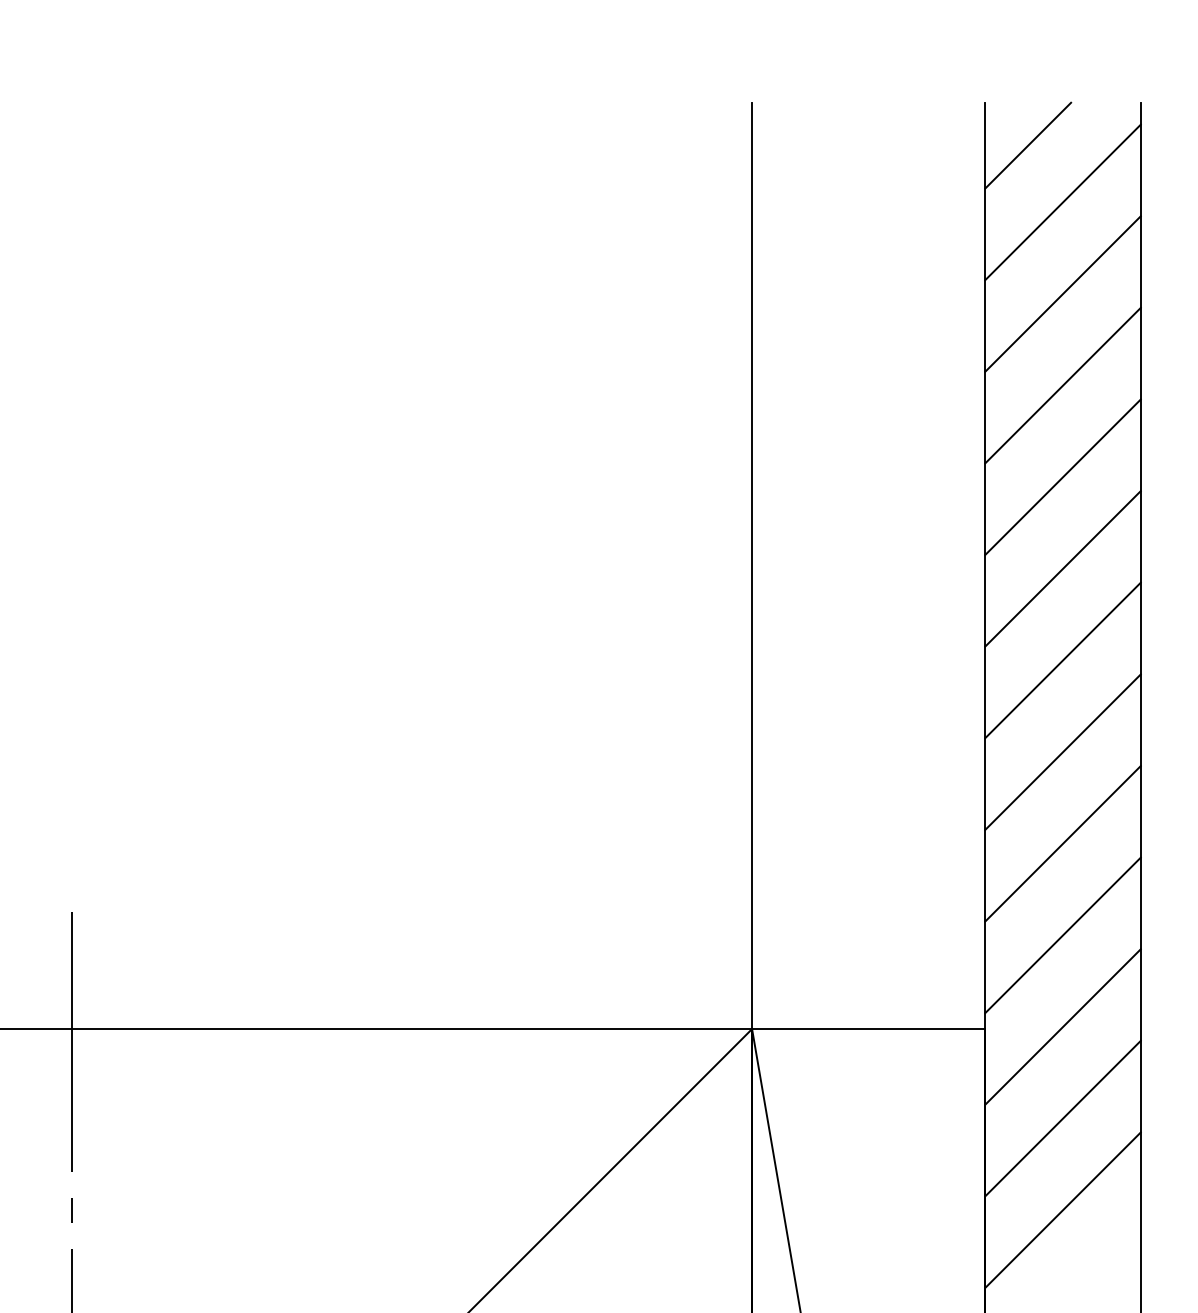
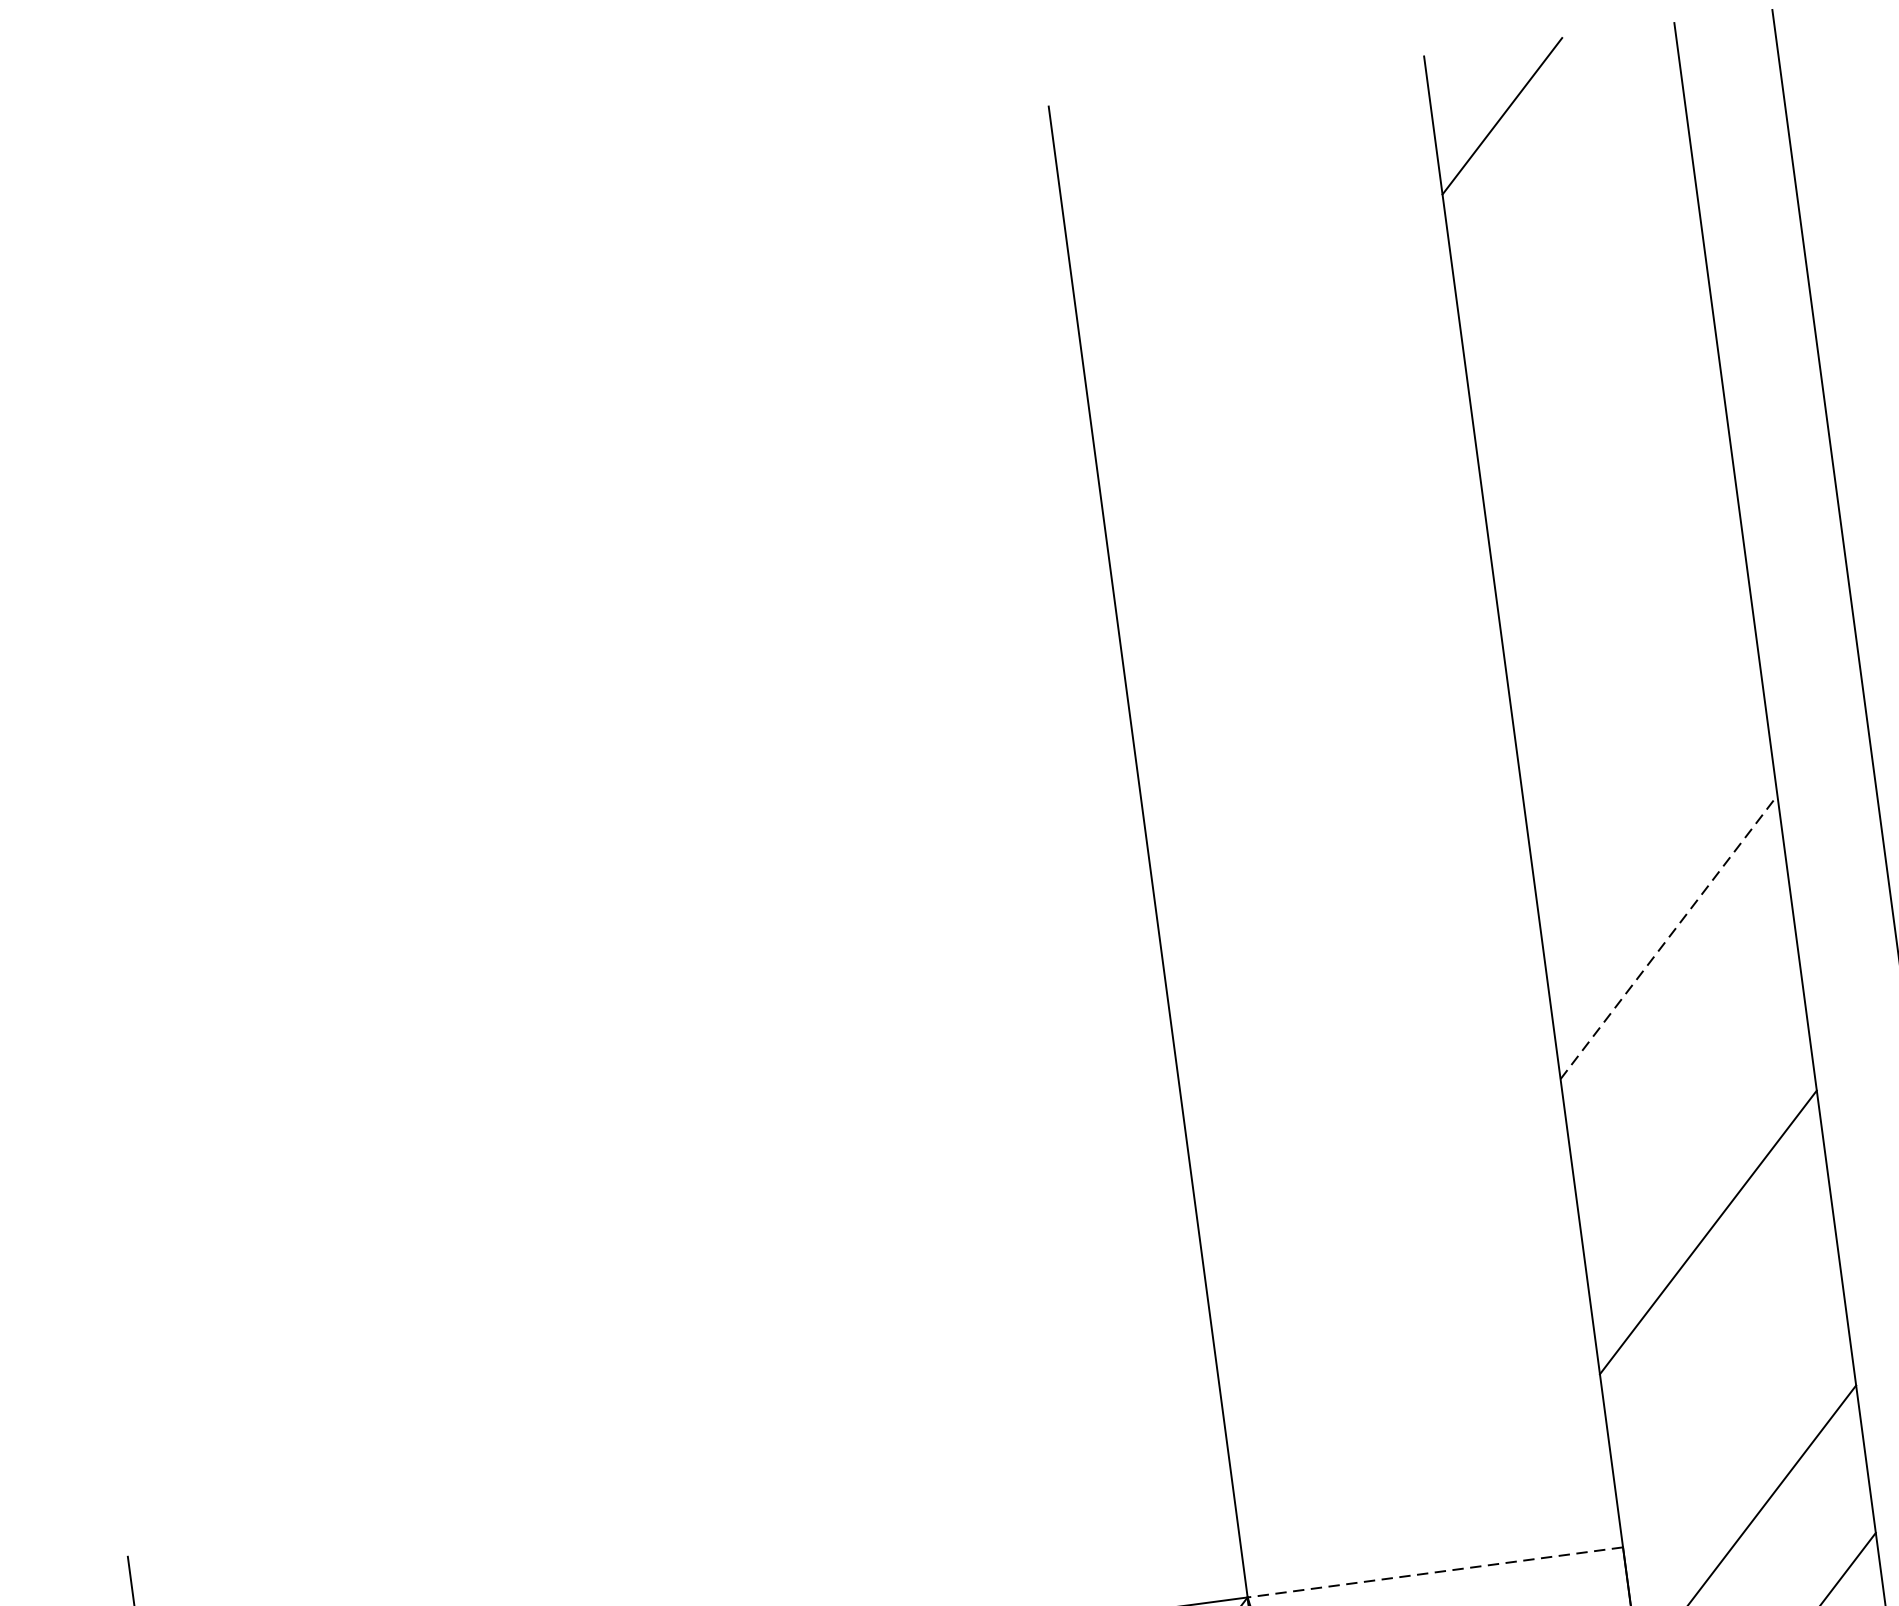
line: (1062, 202) -> (1569, 200), removed
line: (1062, 293) -> (1589, 346), removed
line: (1062, 385) -> (1609, 494), removed
line: (1062, 476) -> (1628, 641), removed
line: (1062, 568) -> (1648, 789), removed
line: (1063, 660) -> (1669, 937), solid -> dashed
line: (1062, 751) -> (1687, 1084), removed
line: (1062, 935) -> (1727, 1380), removed
line: (868, 1029) -> (1435, 1573), solid -> dashed

